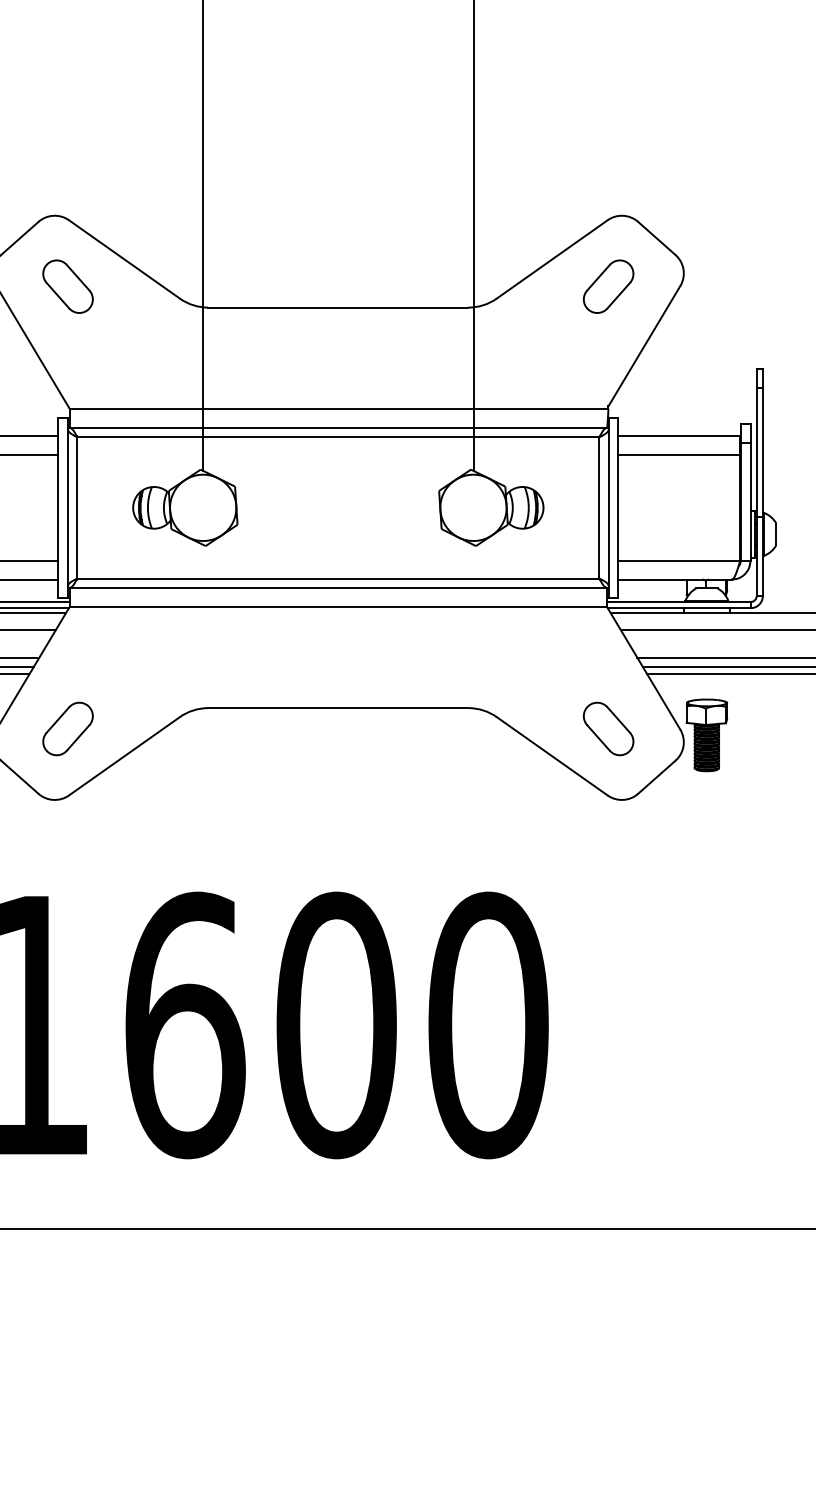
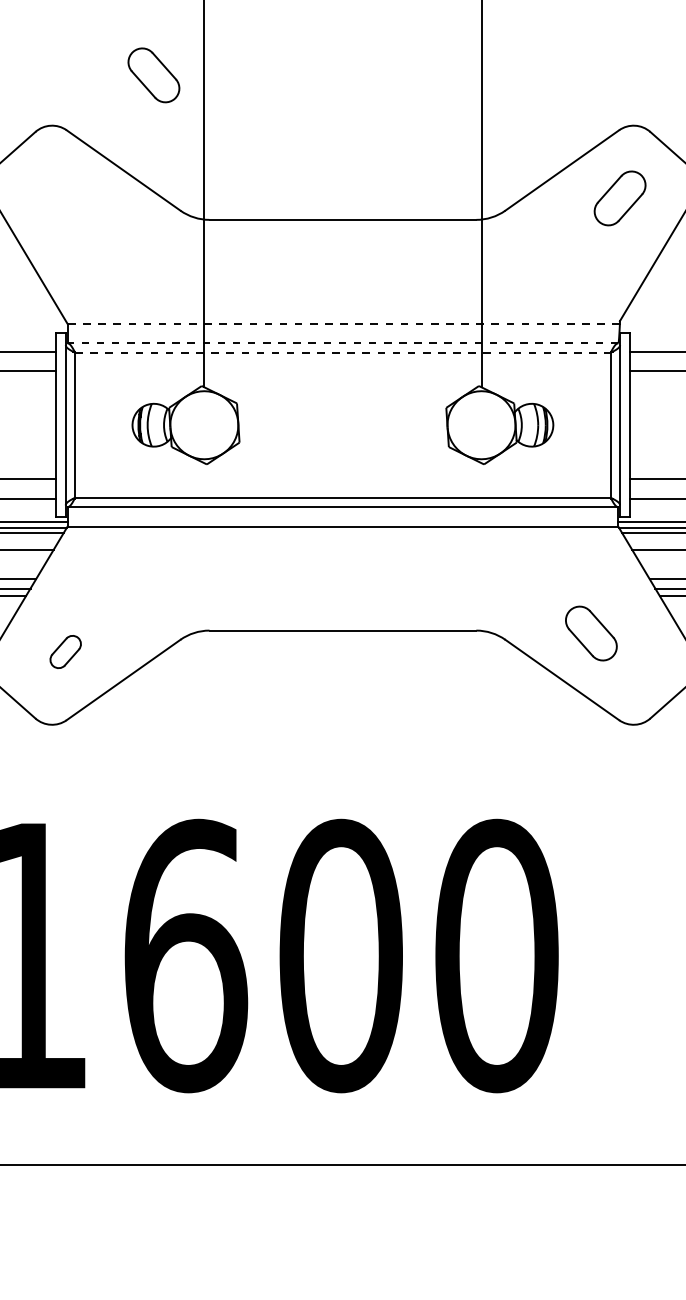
part: (67, 286) -> (153, 75), moved
line: (338, 408) -> (343, 323), solid -> dashed
line: (338, 428) -> (343, 343), solid -> dashed
line: (338, 437) -> (343, 353), solid -> dashed
part: (67, 728) -> (65, 651), size x0.6
part: (608, 728) -> (591, 633), moved

